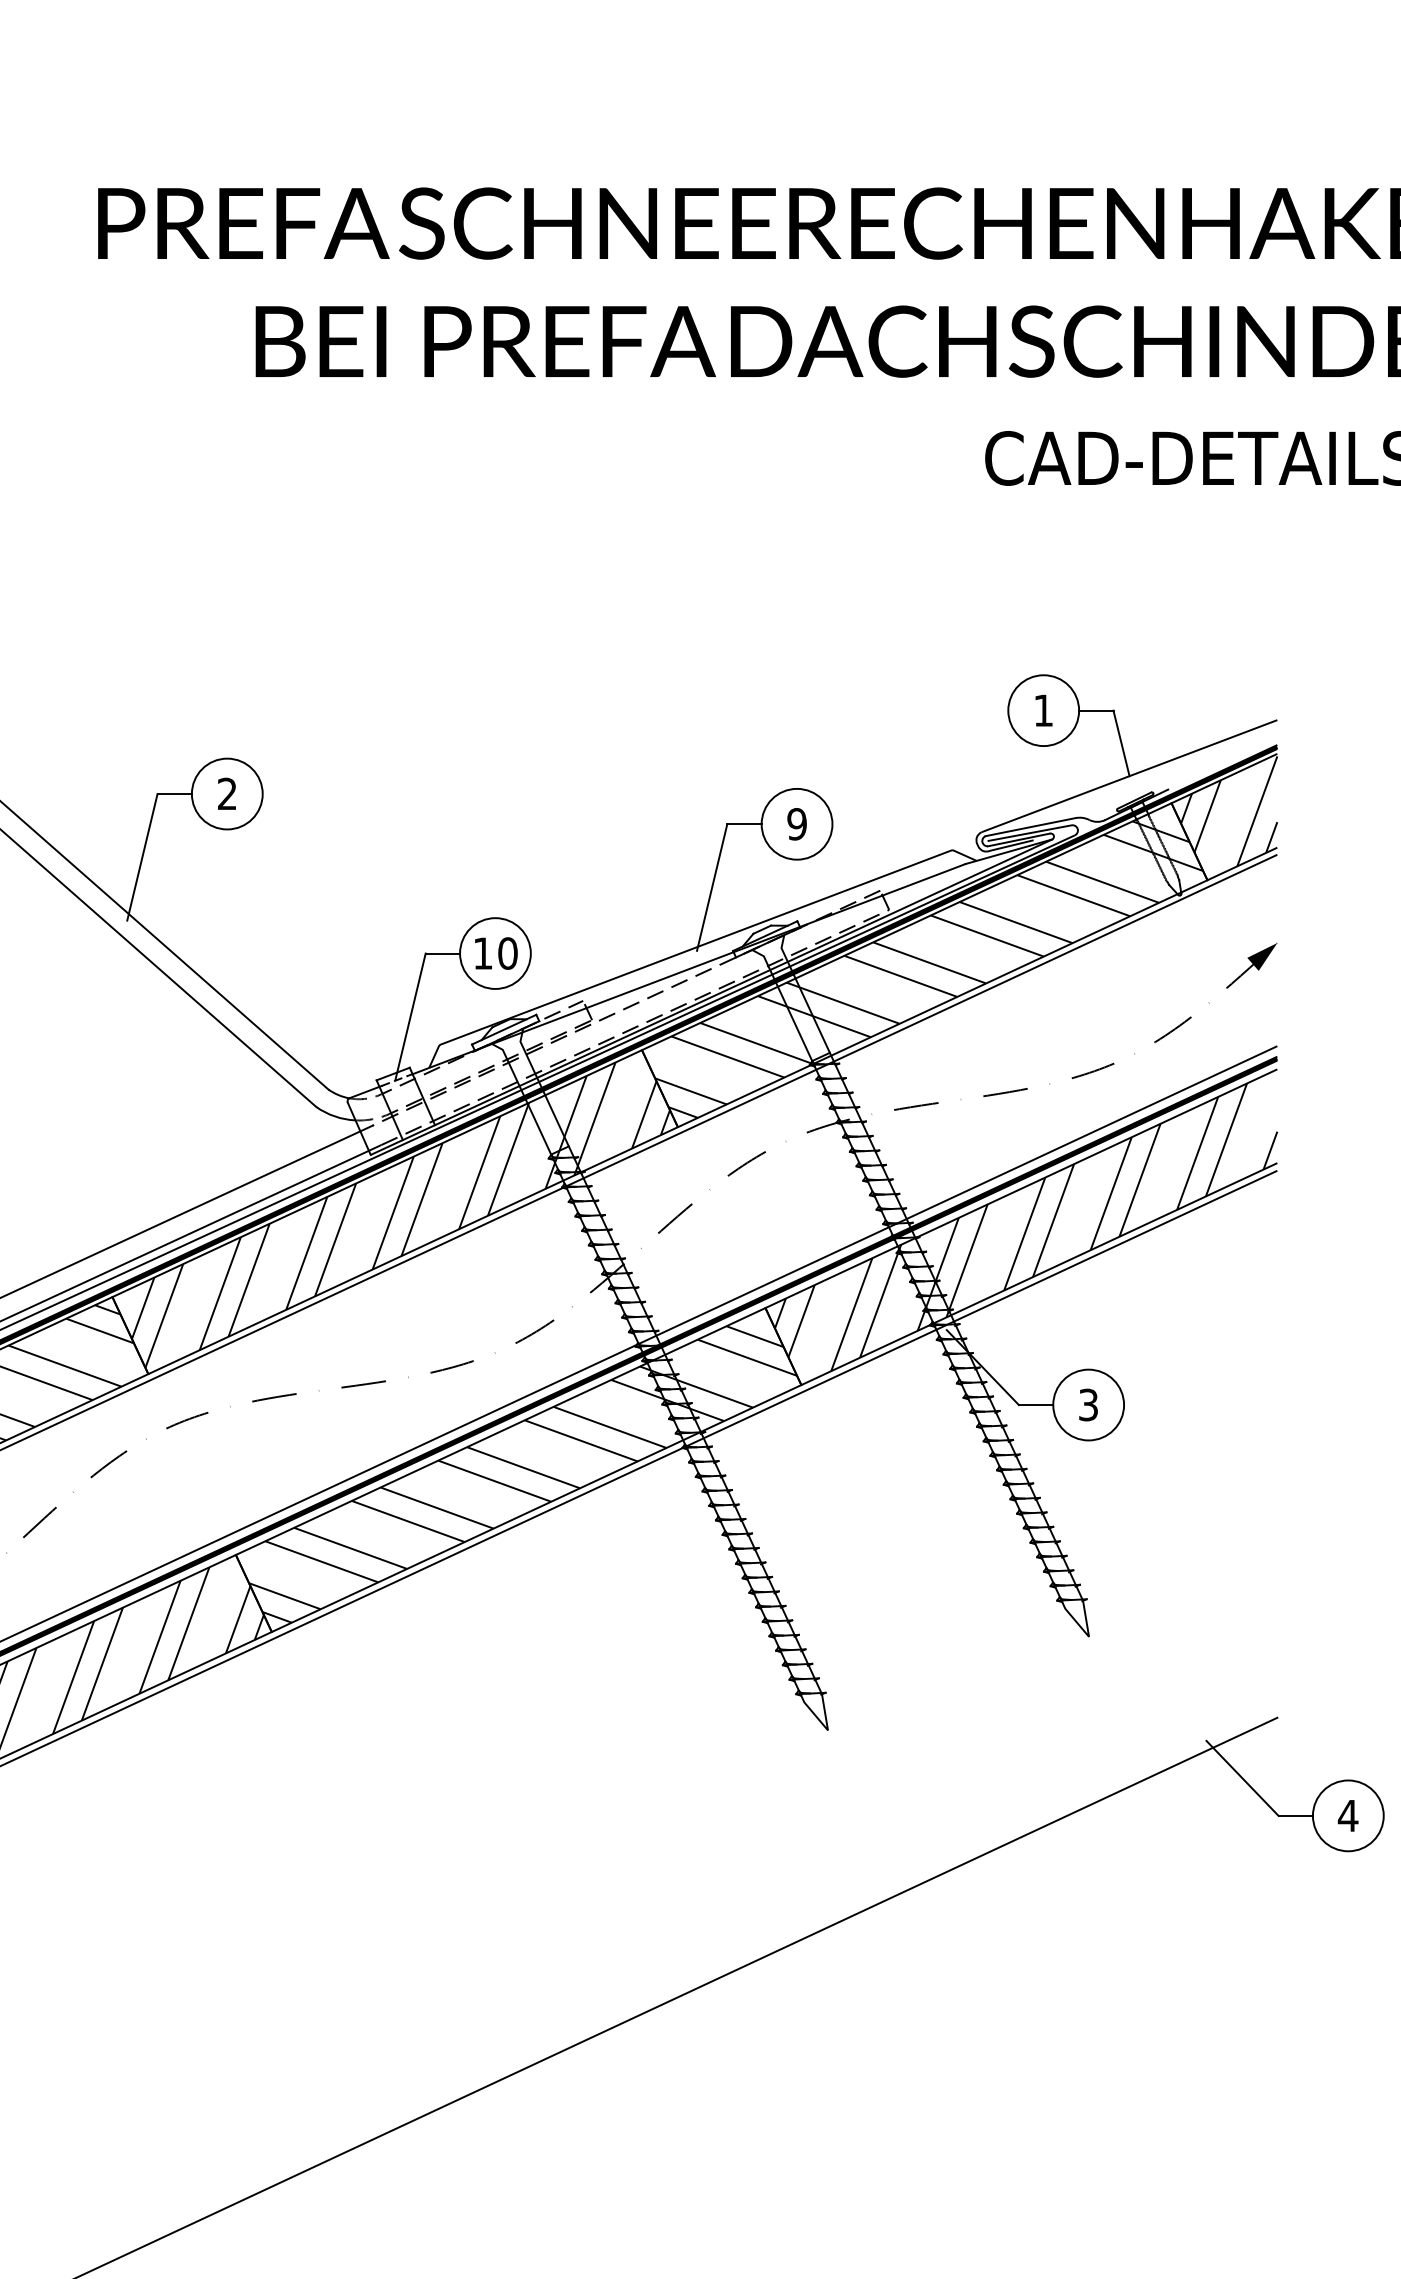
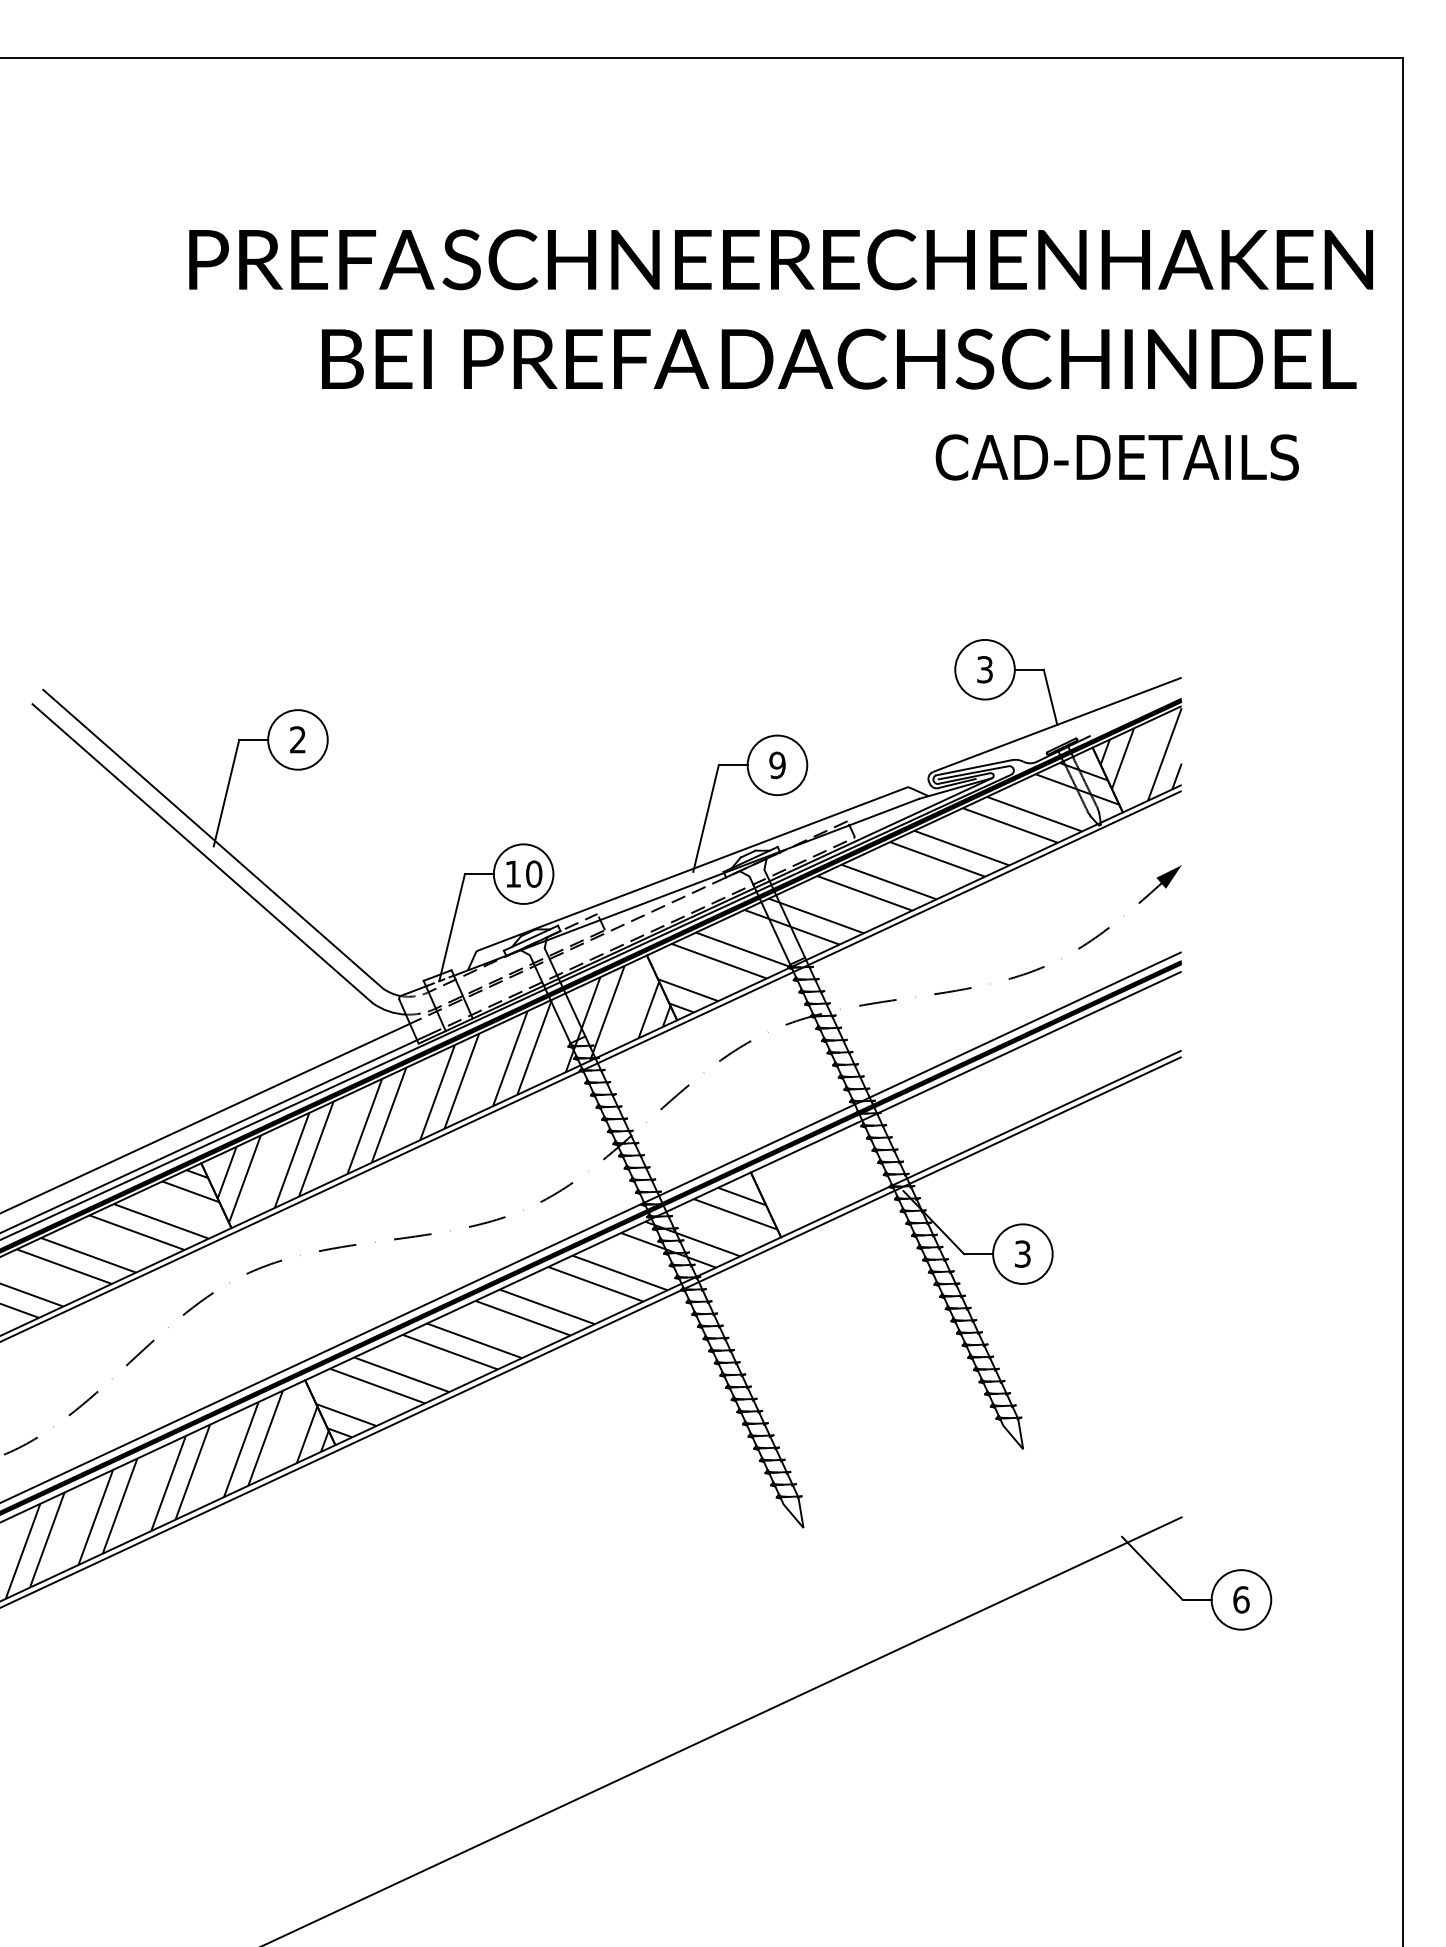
text: (1043, 710) -> (984, 669), 1 -> 3
hatch: (1025, 1227) -> (969, 1104), removed
text: (1347, 1815) -> (1240, 1599), 4 -> 6

